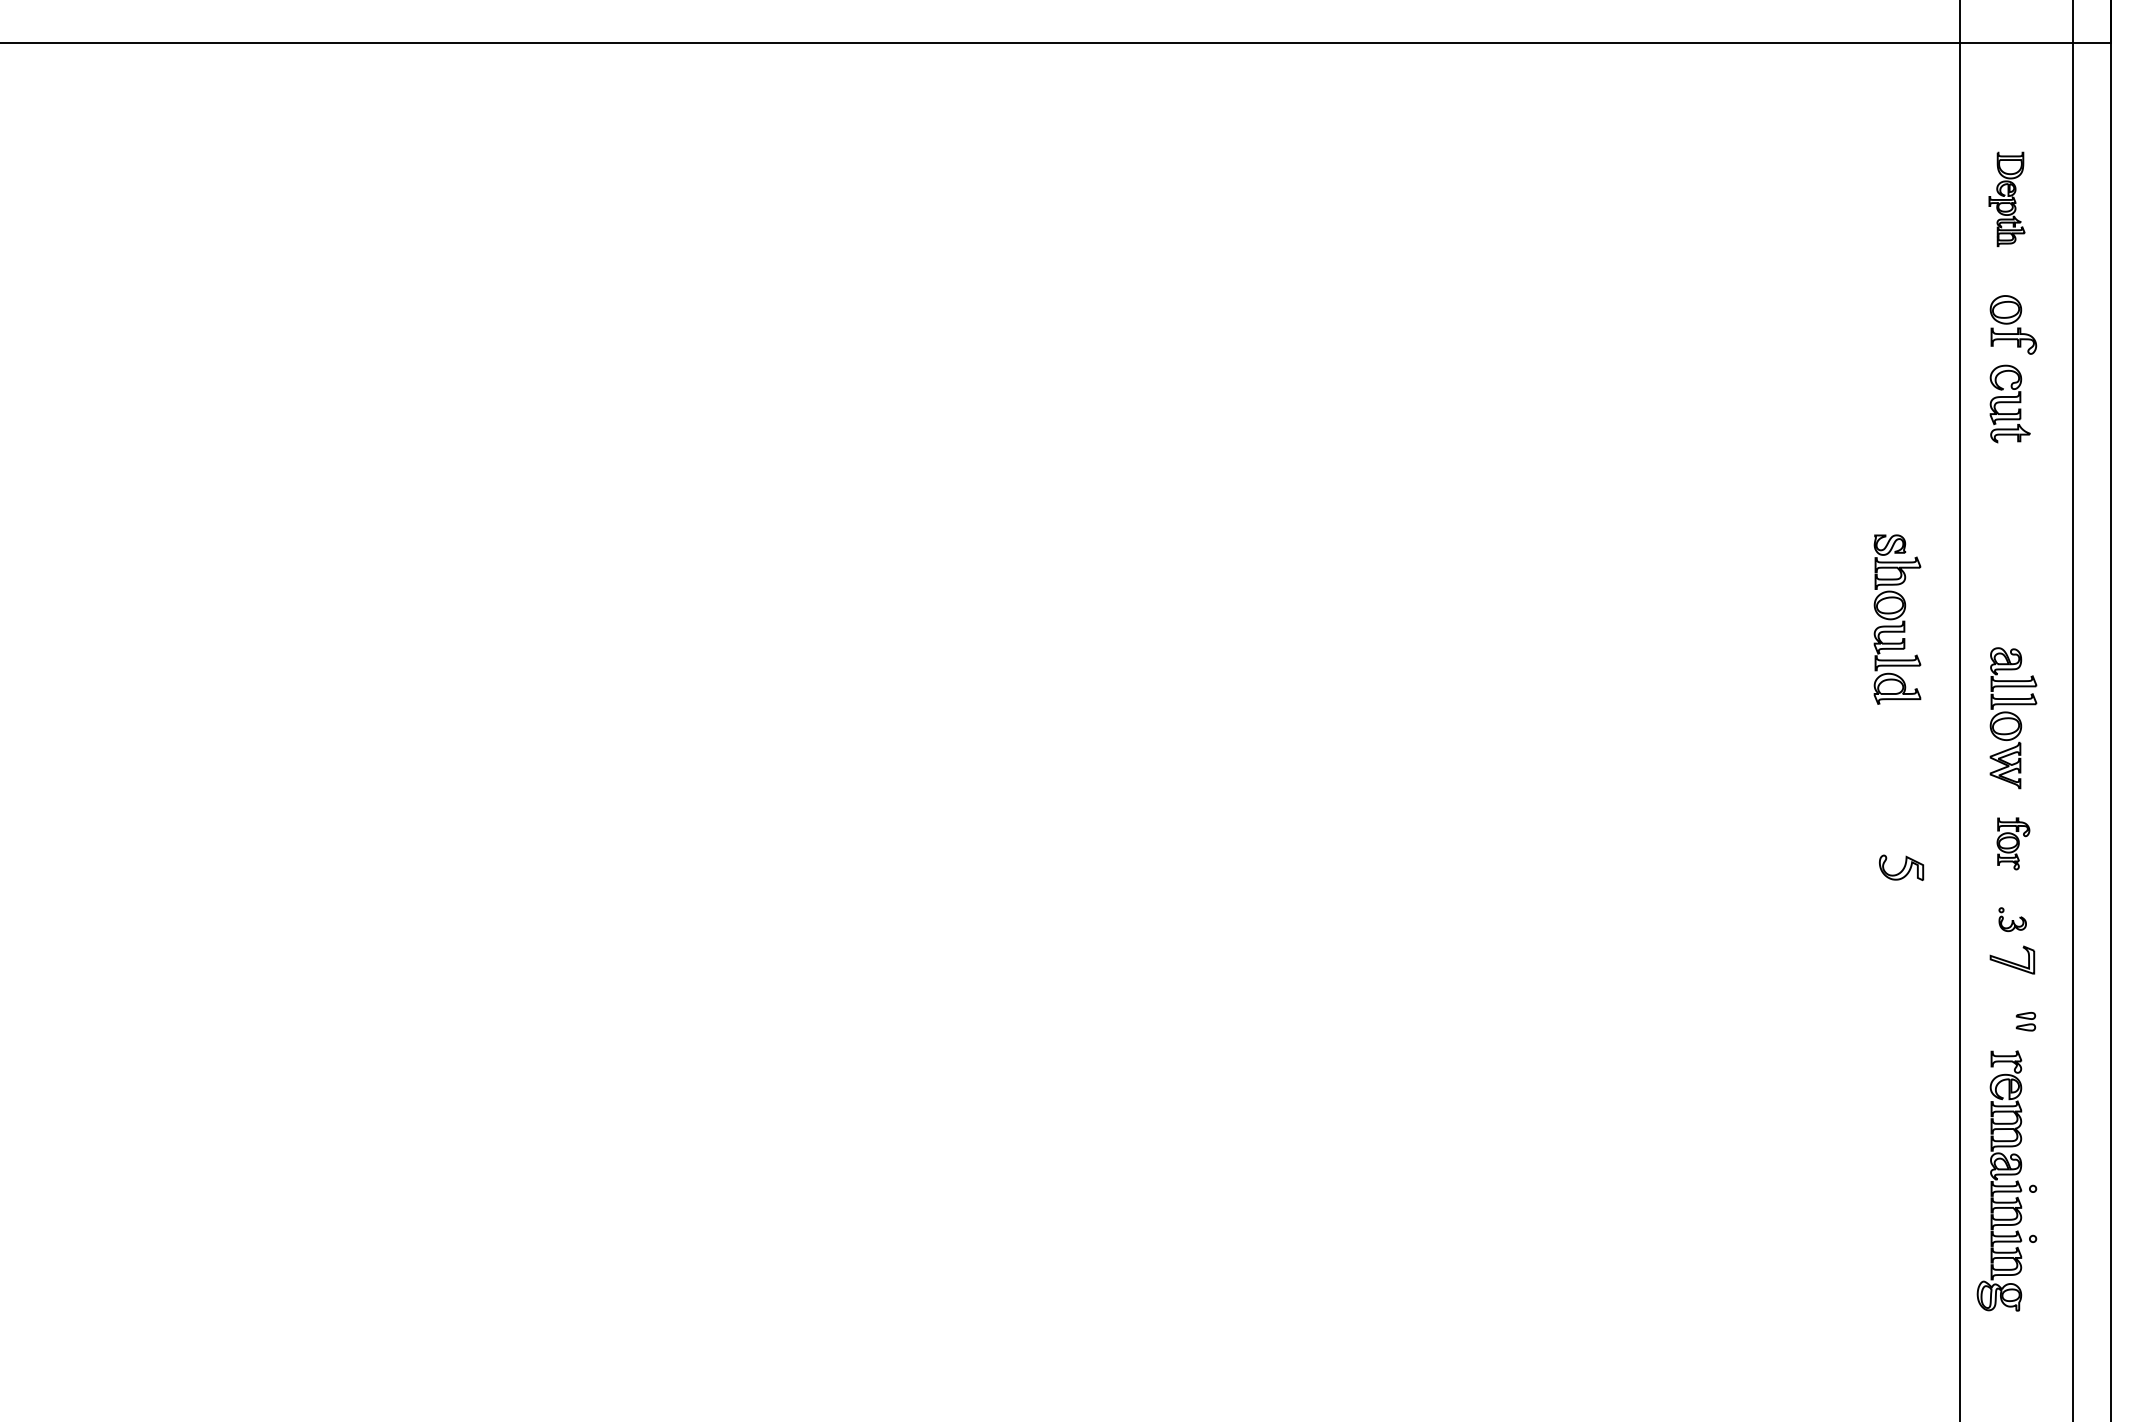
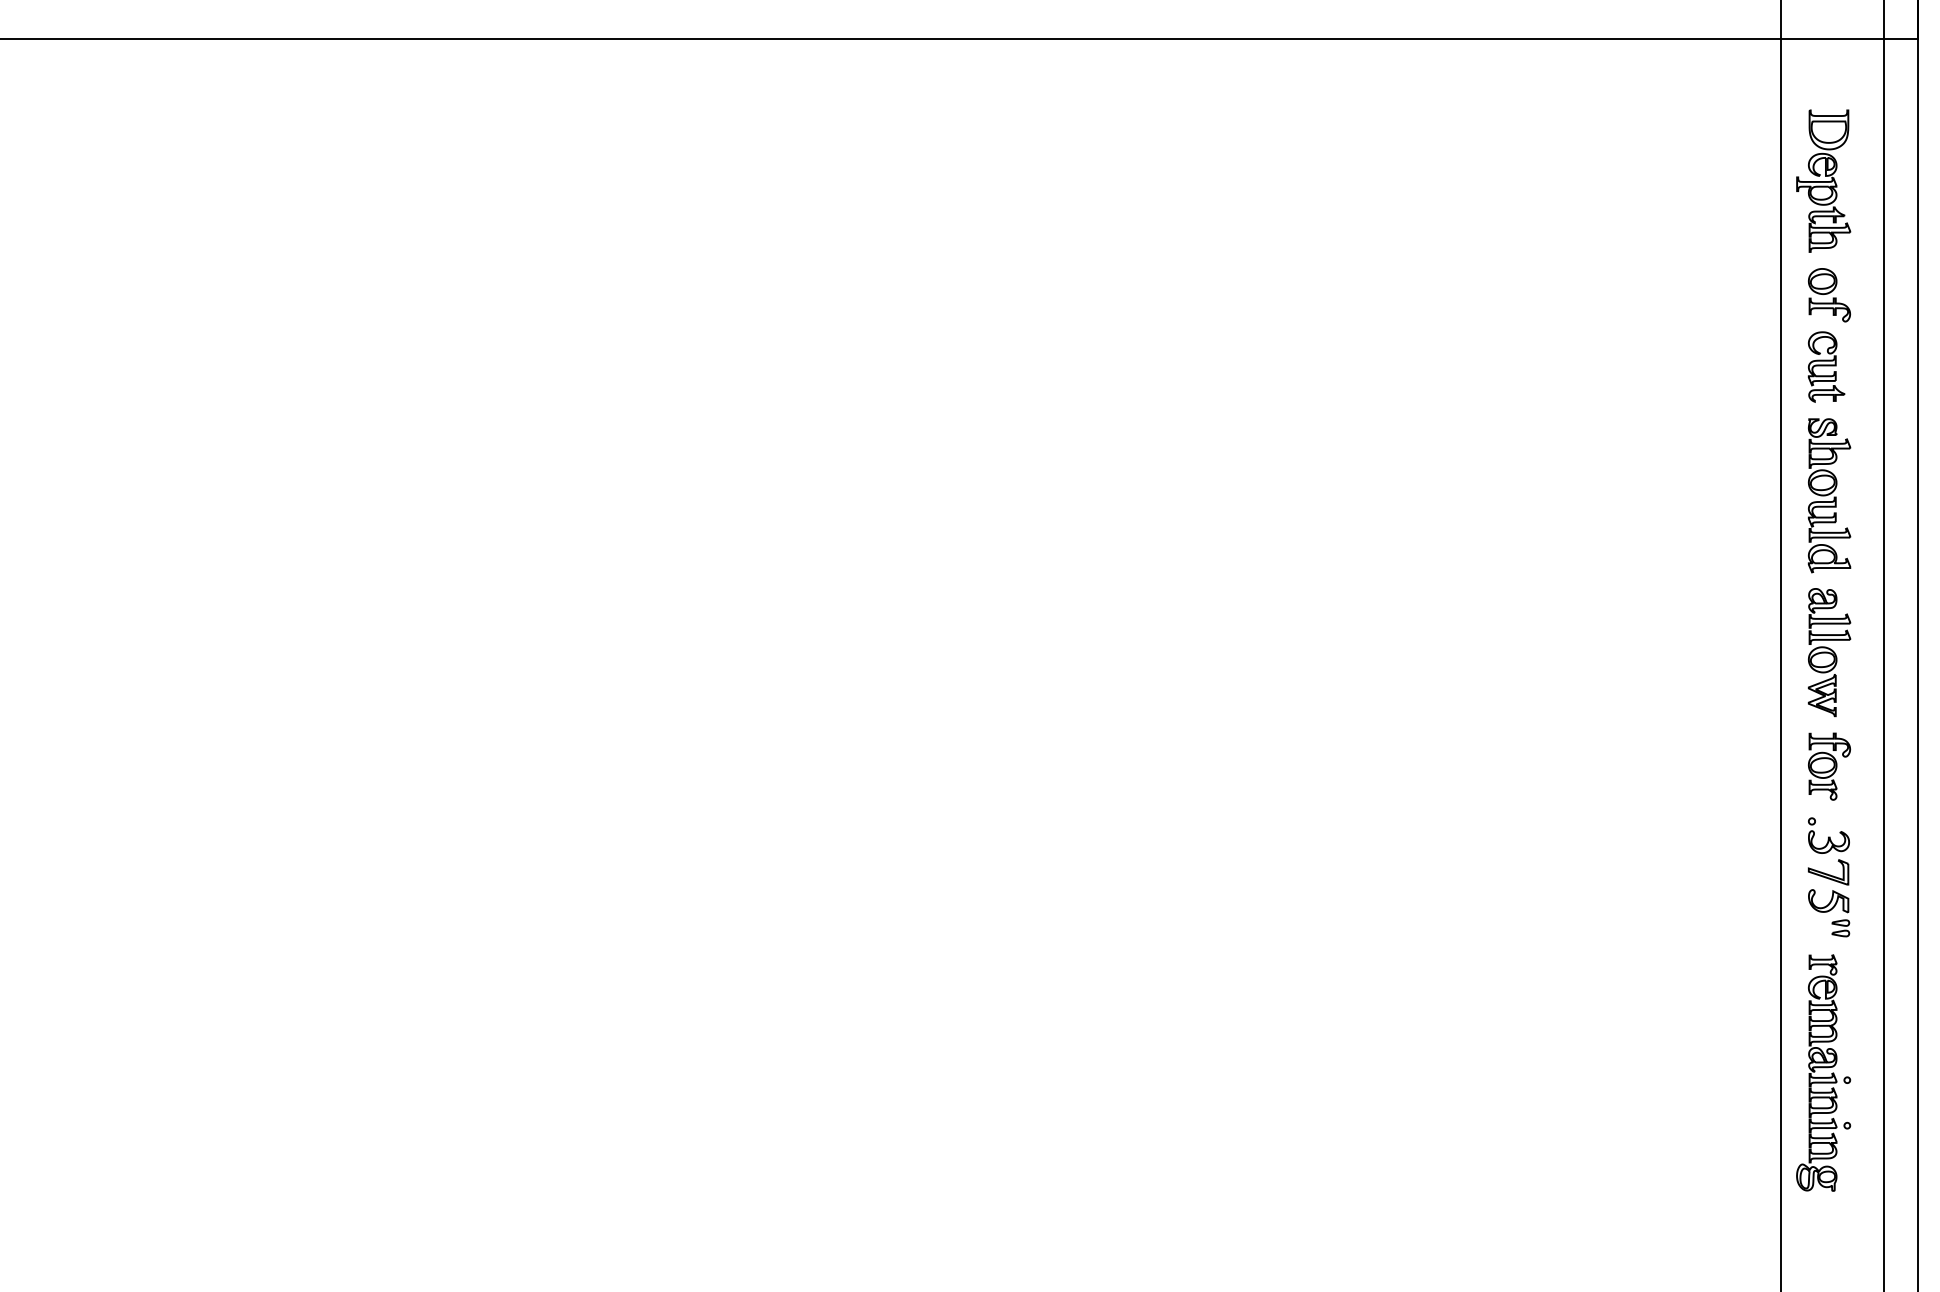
part: (2006, 199) -> (1823, 181), size x1.67
part: (1897, 619) -> (1829, 495), moved
part: (2013, 843) -> (1829, 766), size x1.43
part: (1901, 867) -> (1828, 900), moved
part: (2012, 919) -> (1828, 835), size x1.67

